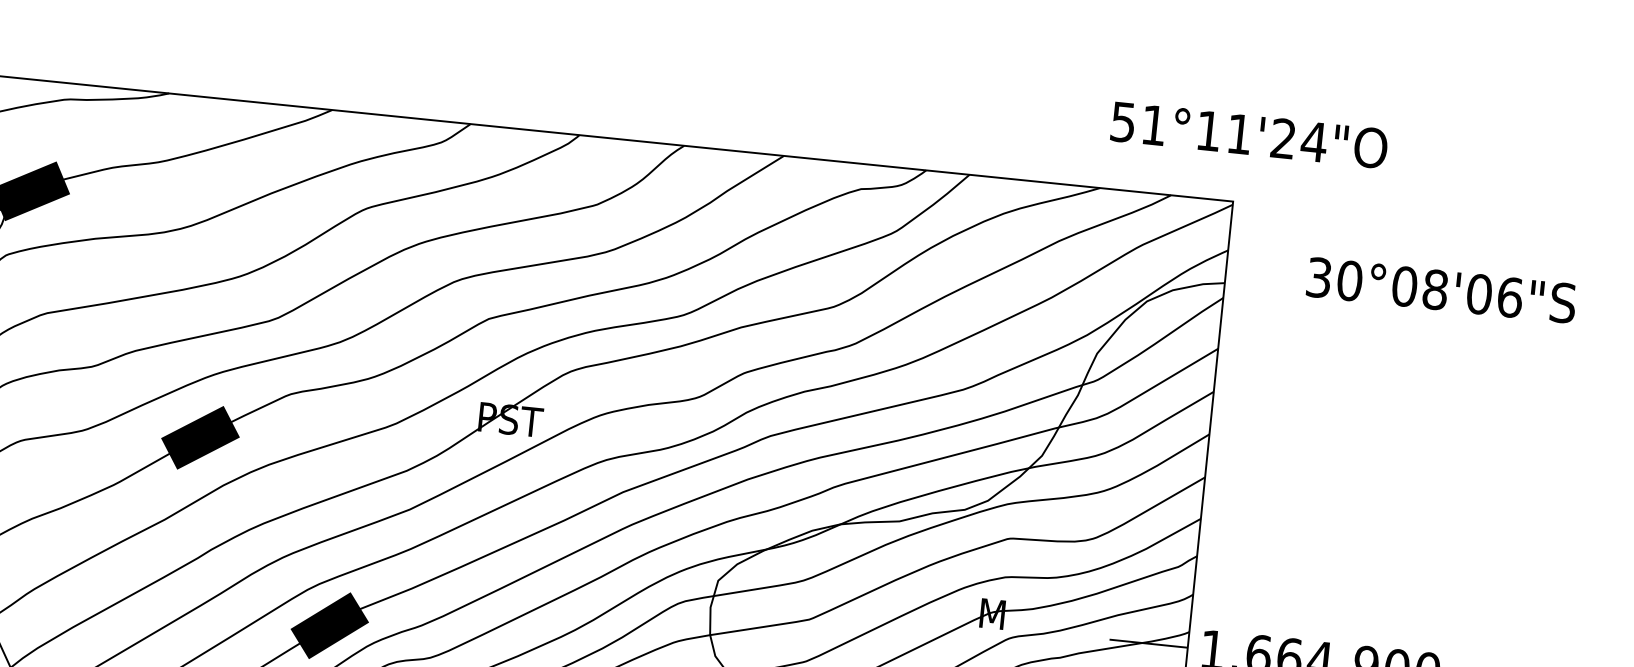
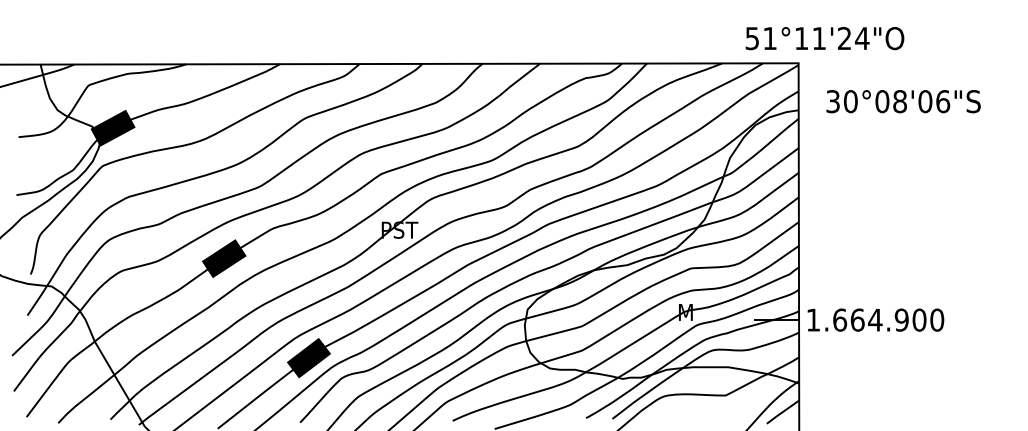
text: (1248, 135) -> (824, 38), moved
text: (1441, 290) -> (903, 101), moved

